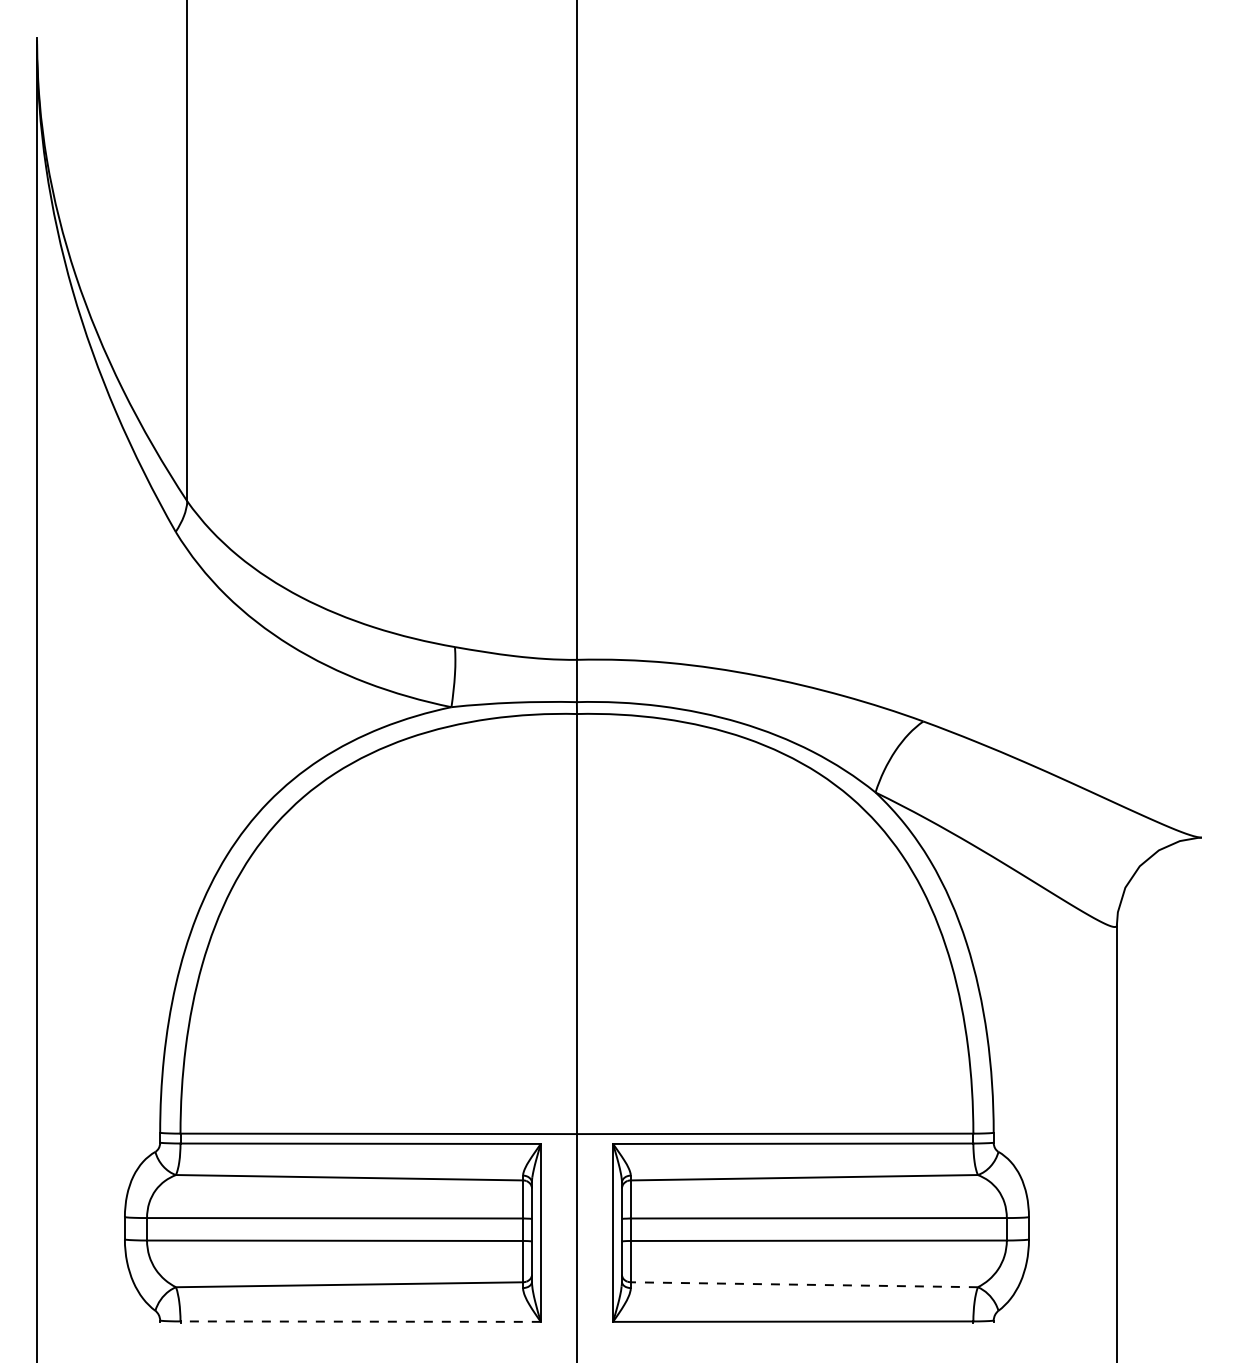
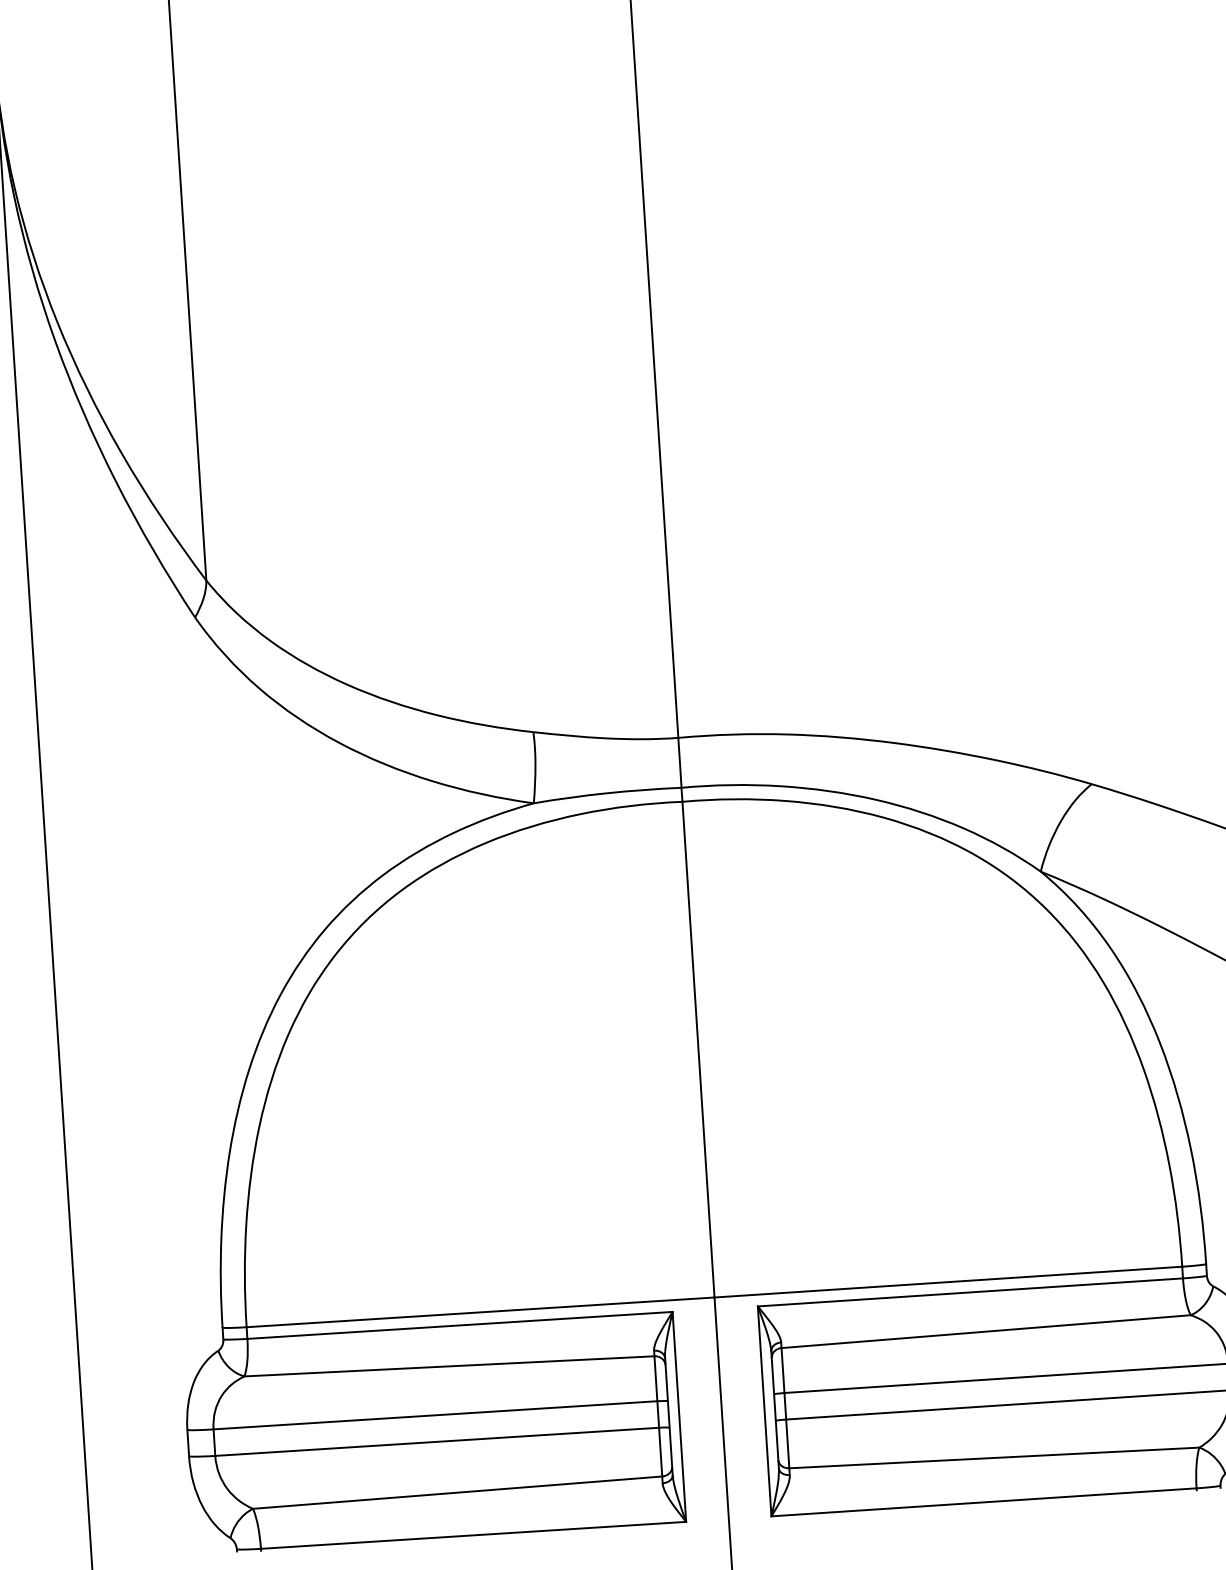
line: (804, 1284) -> (994, 1457), dashed -> solid
line: (360, 1321) -> (473, 1535), dashed -> solid

